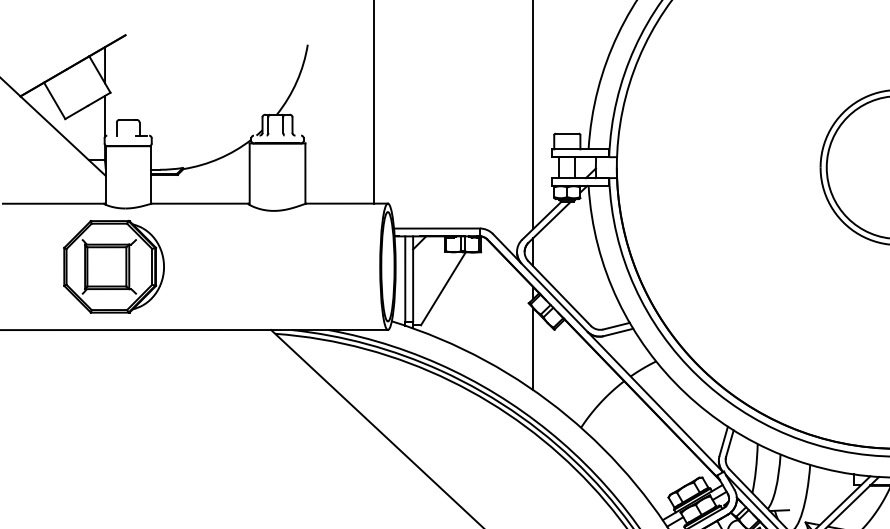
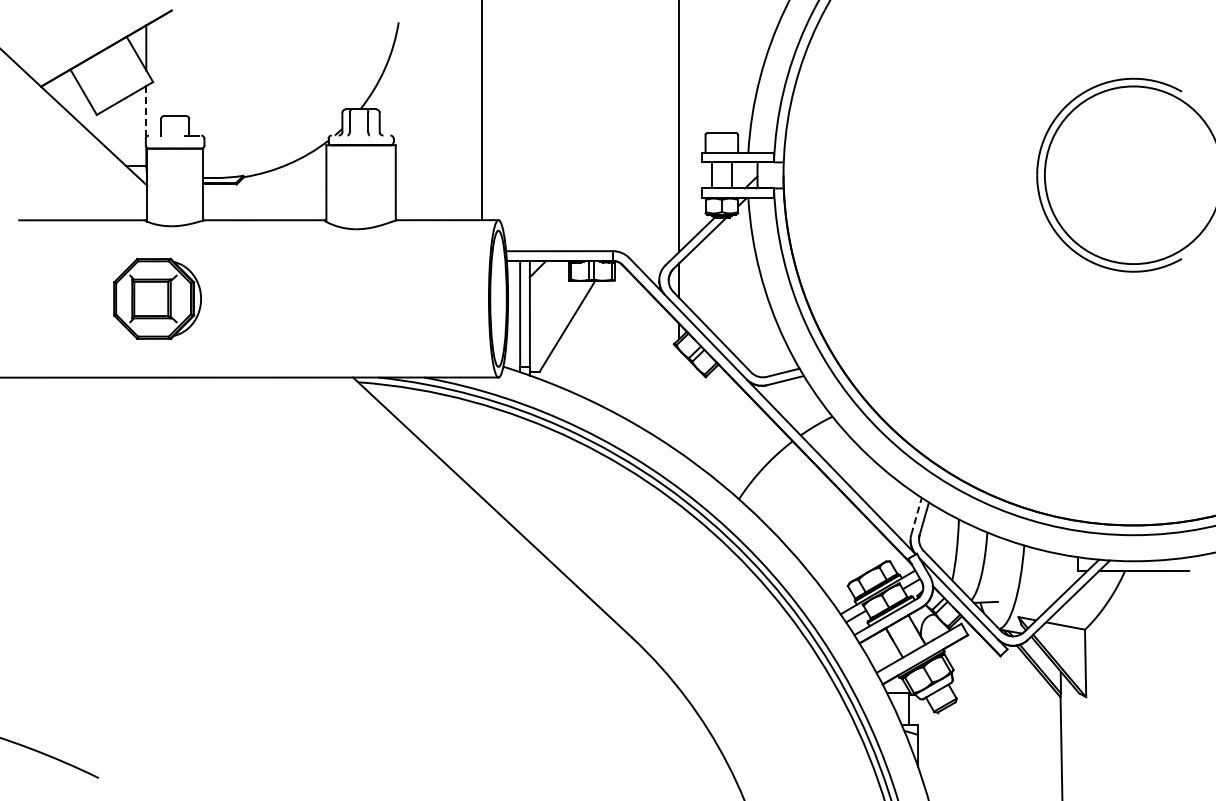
line: (105, 117) -> (146, 112), solid -> dashed
part: (114, 266) -> (157, 298), size x0.7
line: (533, 348) -> (679, 400), removed
line: (723, 440) -> (916, 515), solid -> dashed

